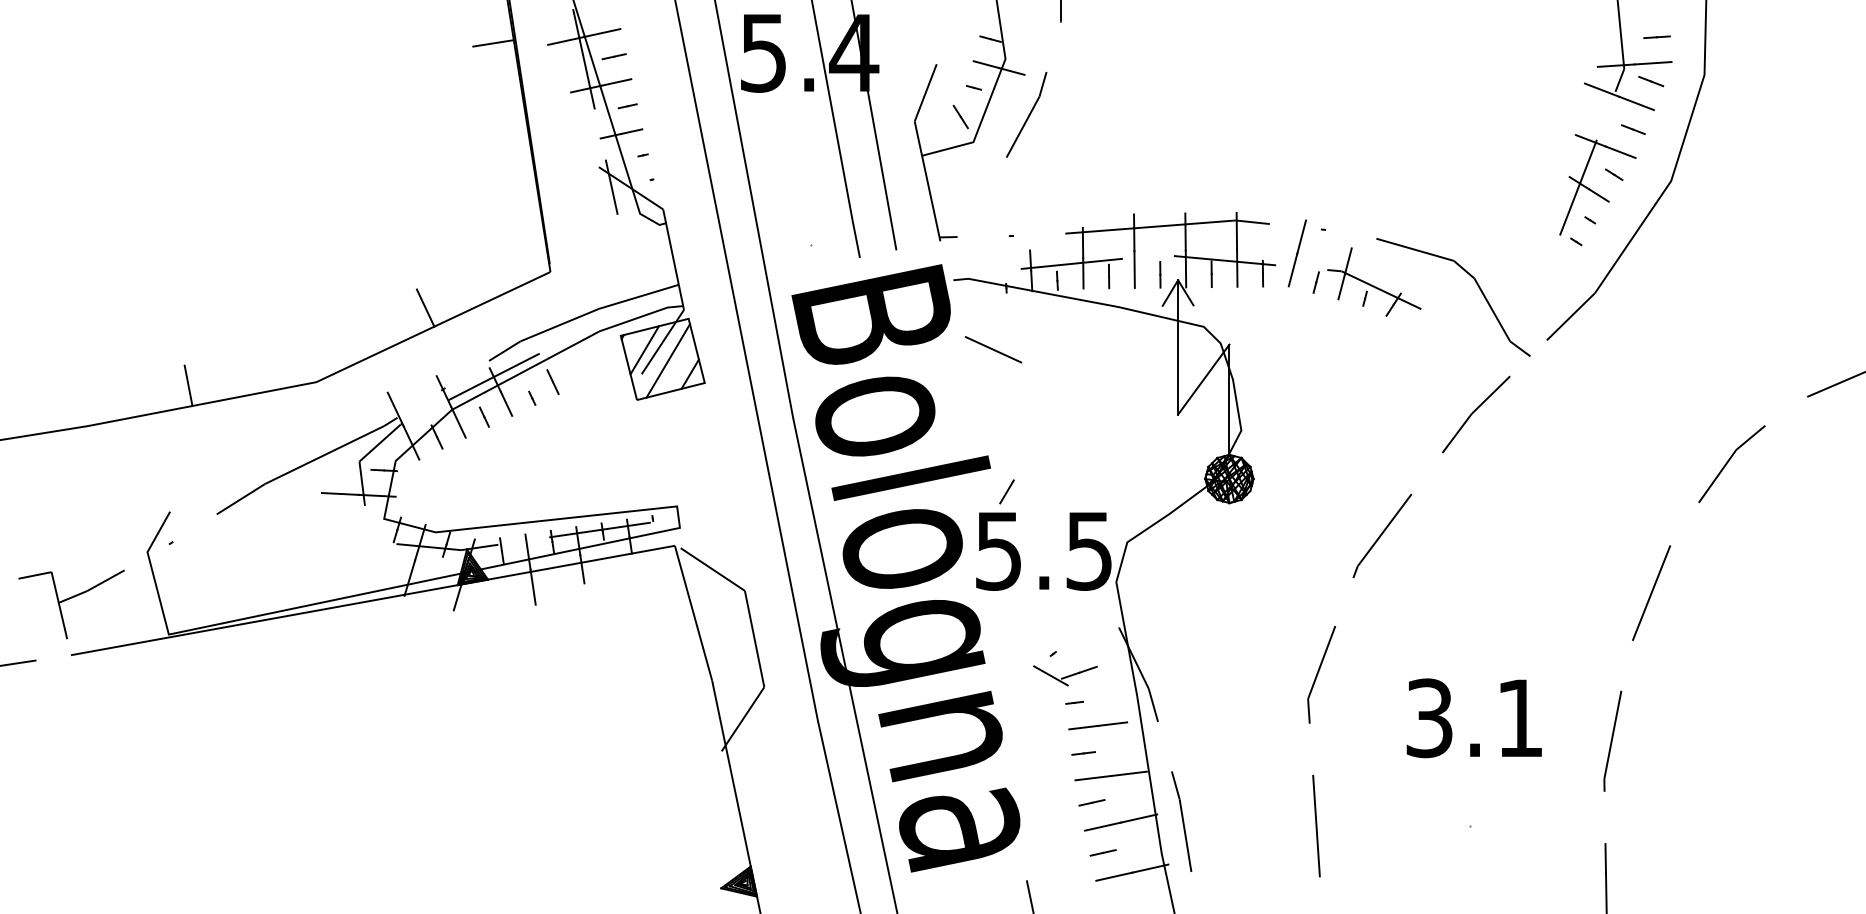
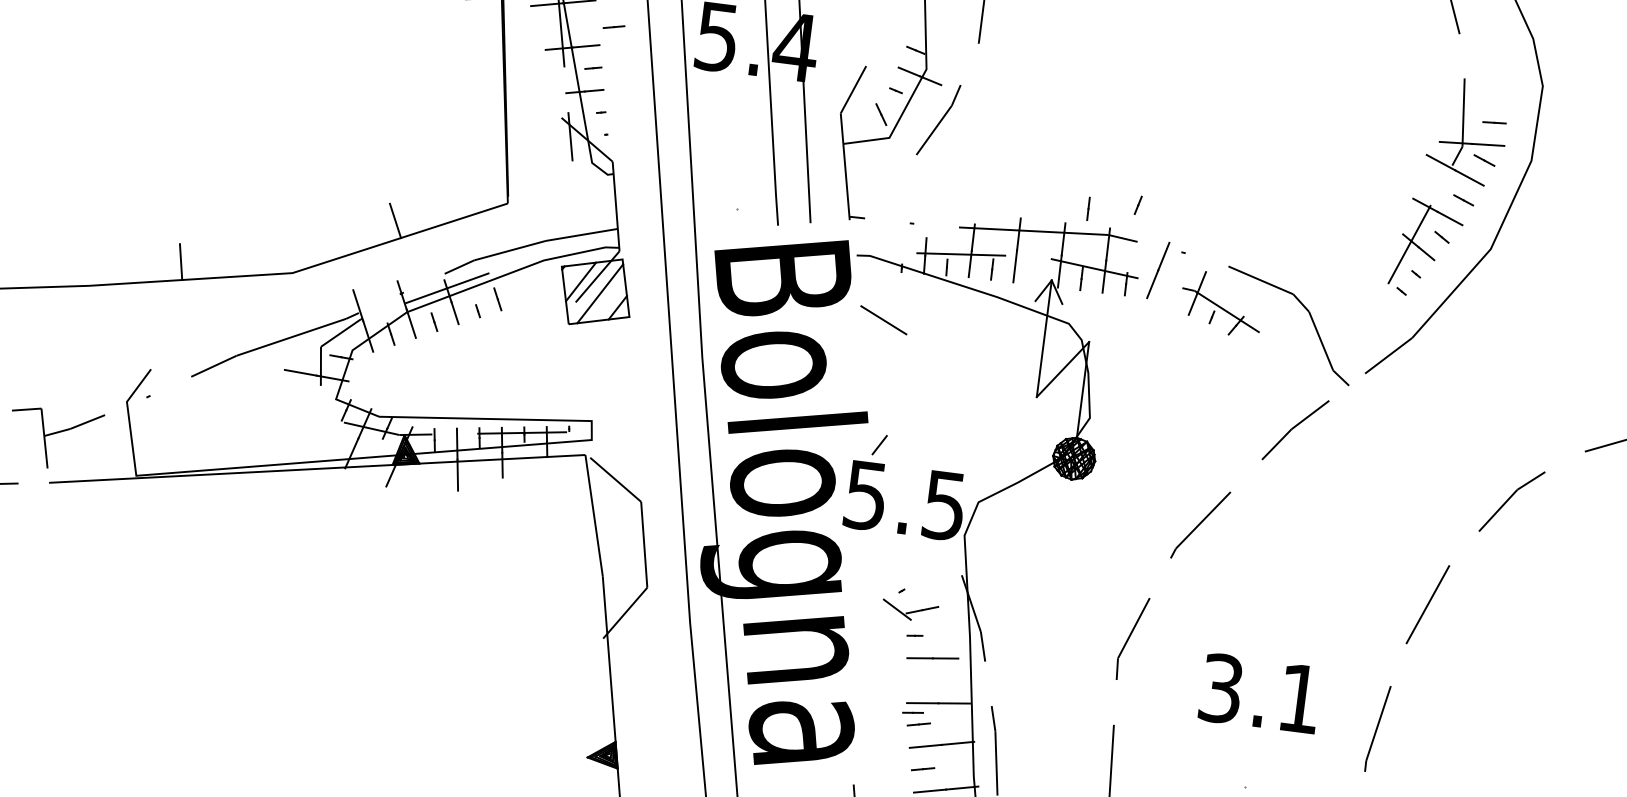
line: (613, 56) -> (613, 26), moved
line: (1160, 274) -> (1088, 208), moved
line: (1315, 282) -> (1137, 205), moved
line: (1083, 753) -> (912, 712), moved

